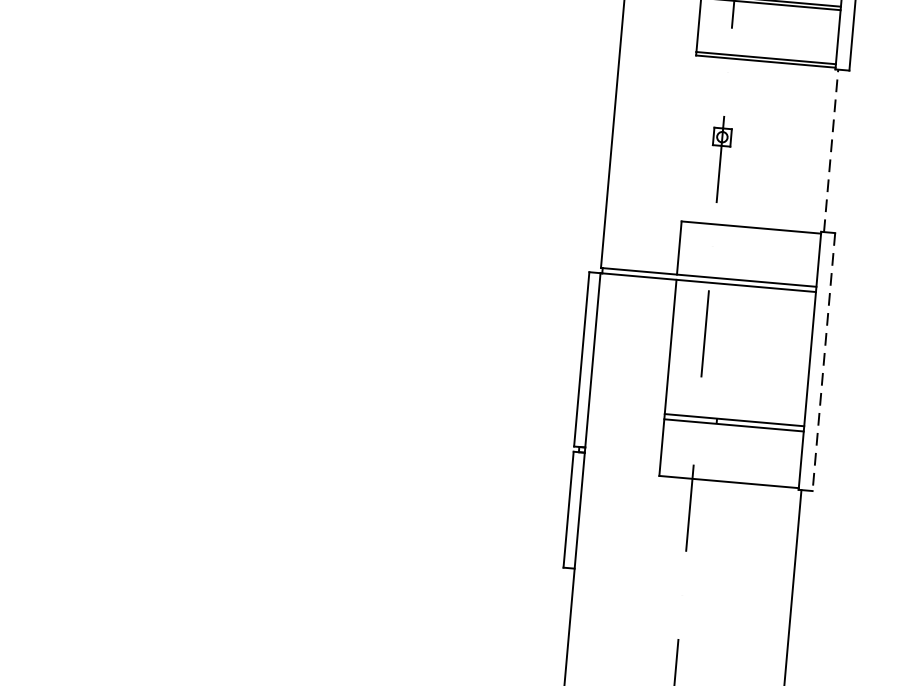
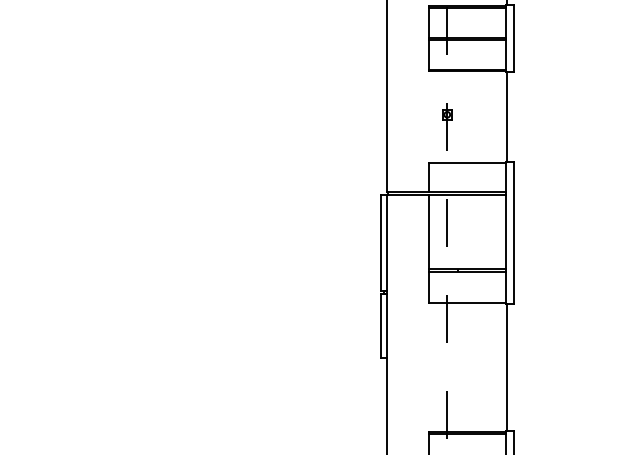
line: (831, 151) -> (507, 117), dashed -> solid
line: (823, 361) -> (513, 232), dashed -> solid

